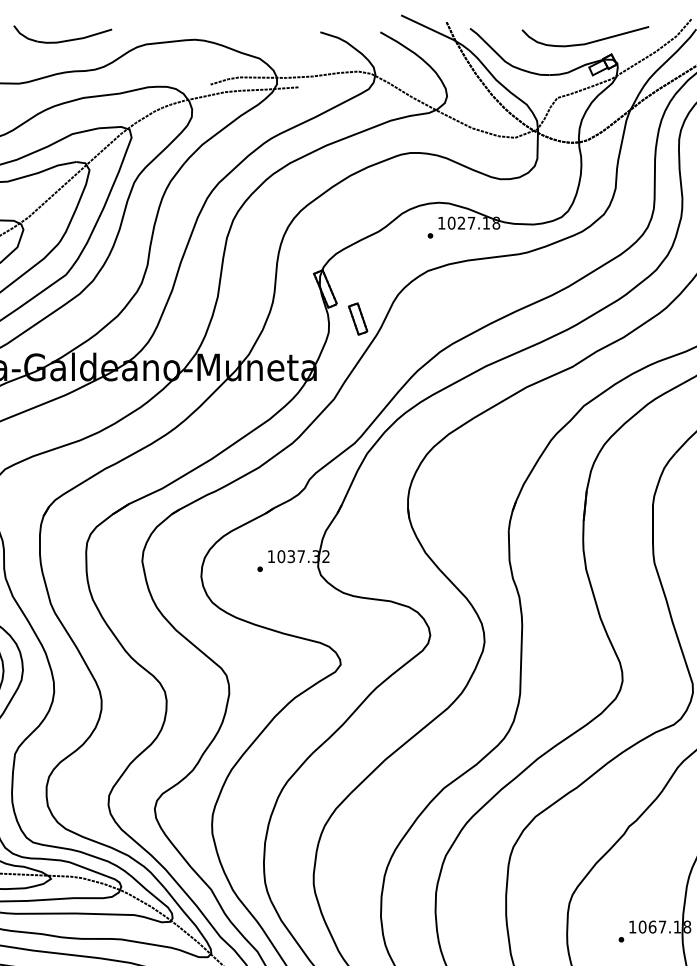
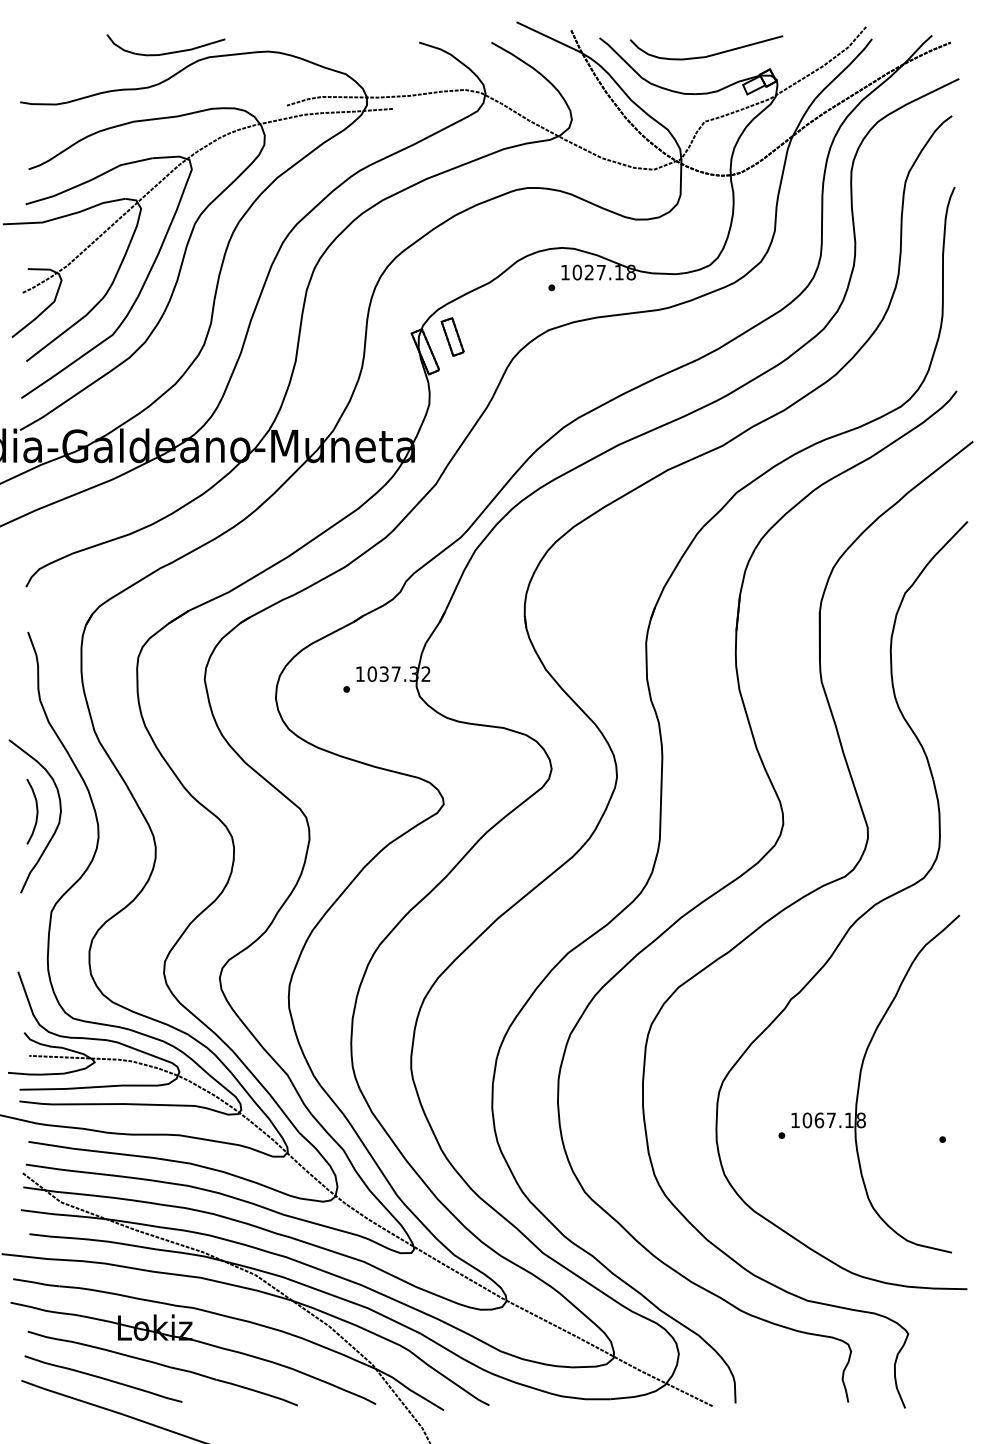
part: (63, 40) -> (166, 52), moved
curve: (585, 42) -> (706, 55), moved
part: (357, 318) -> (452, 336), moved

